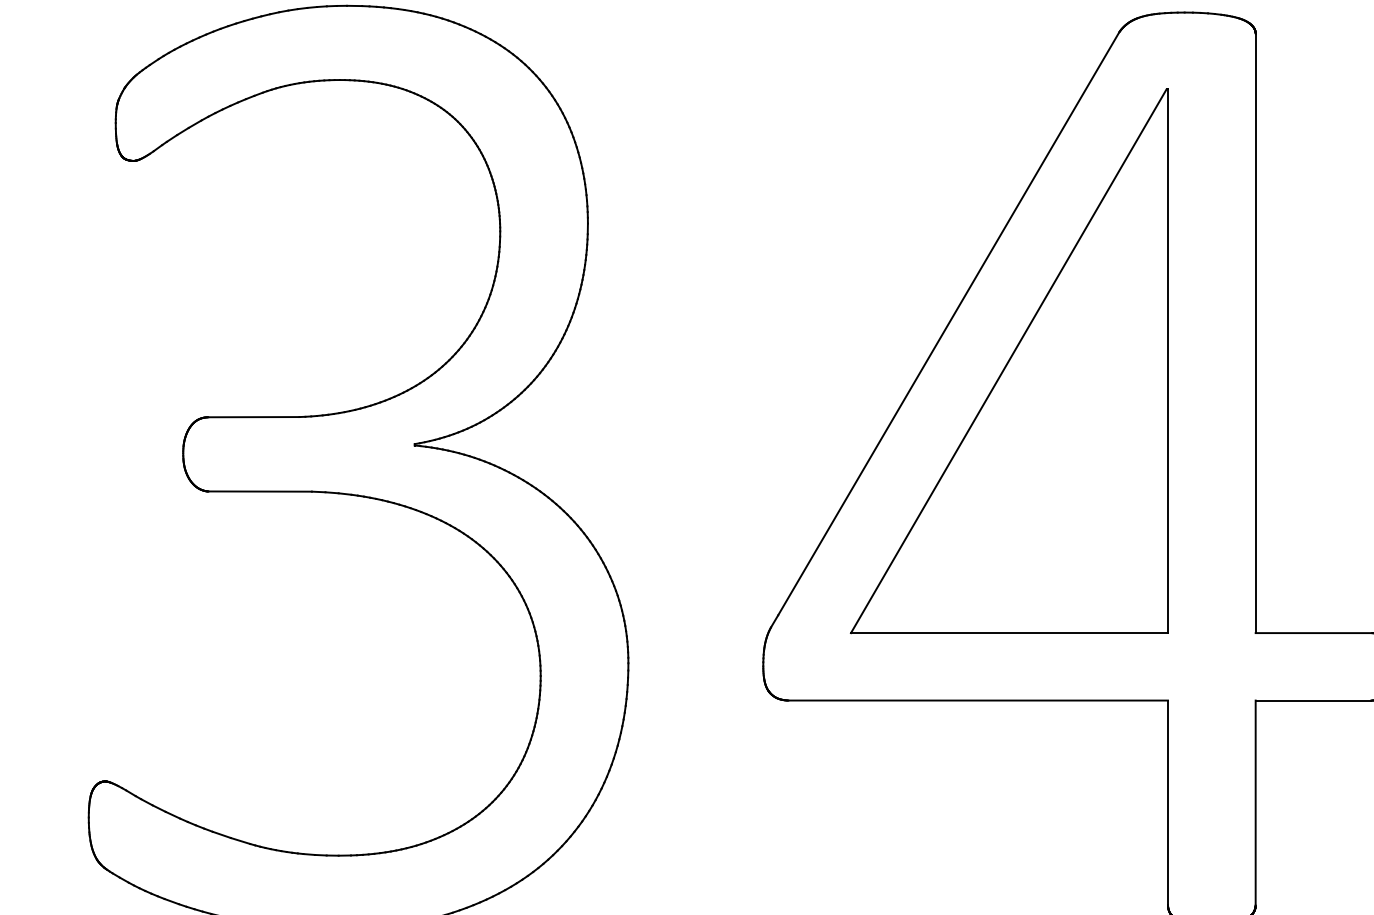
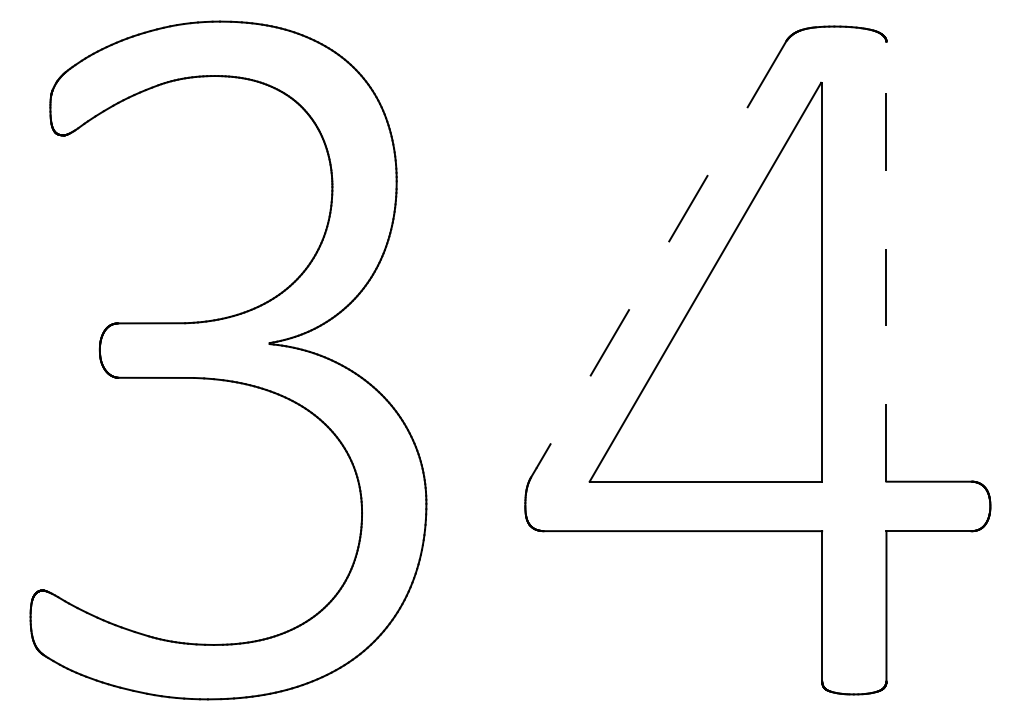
line: (948, 323) -> (661, 254), solid -> dashed
line: (1255, 332) -> (886, 261), solid -> dashed

